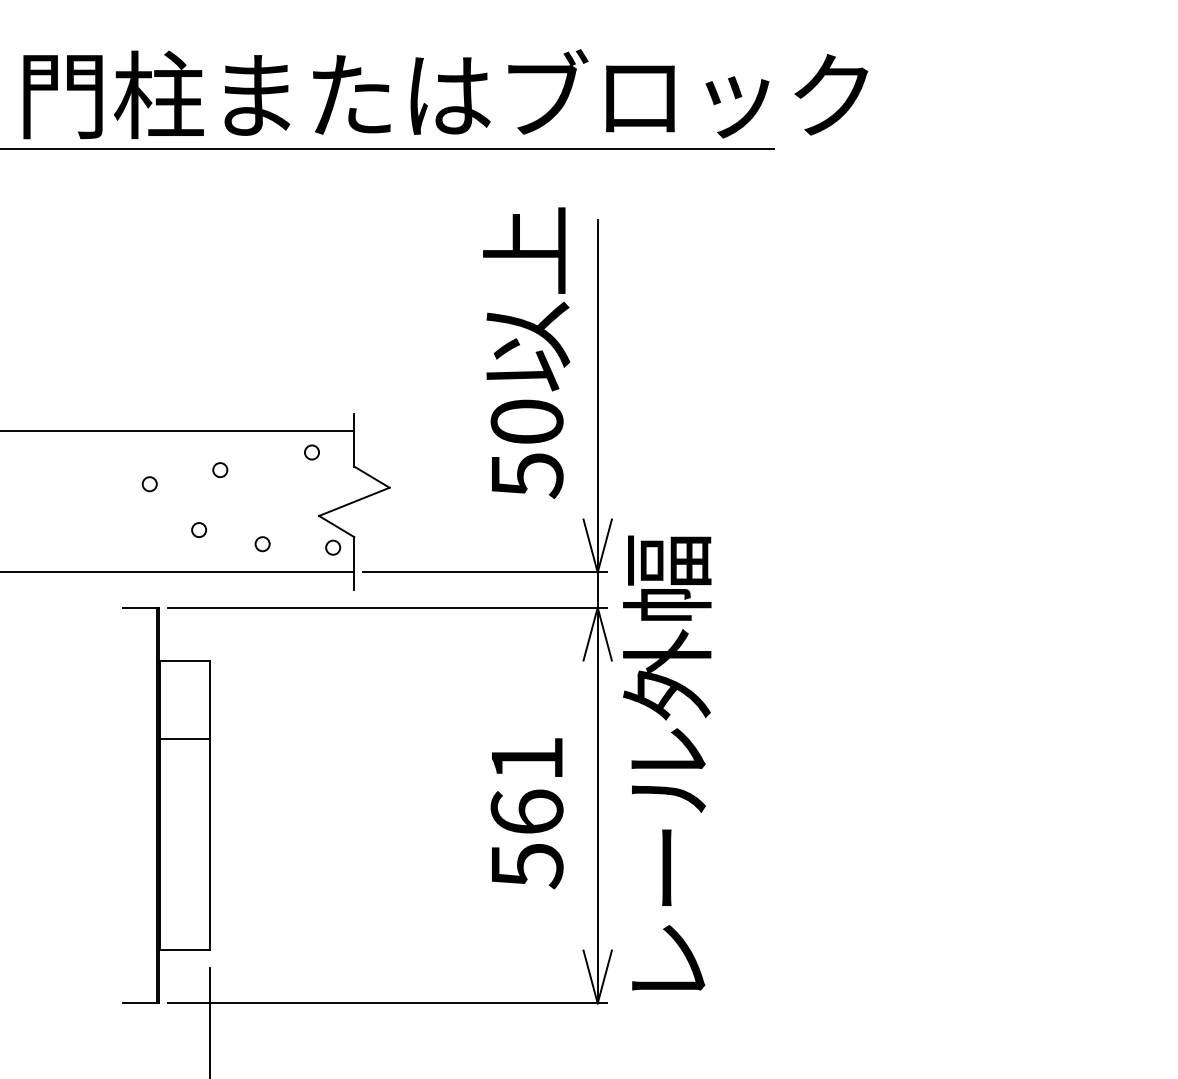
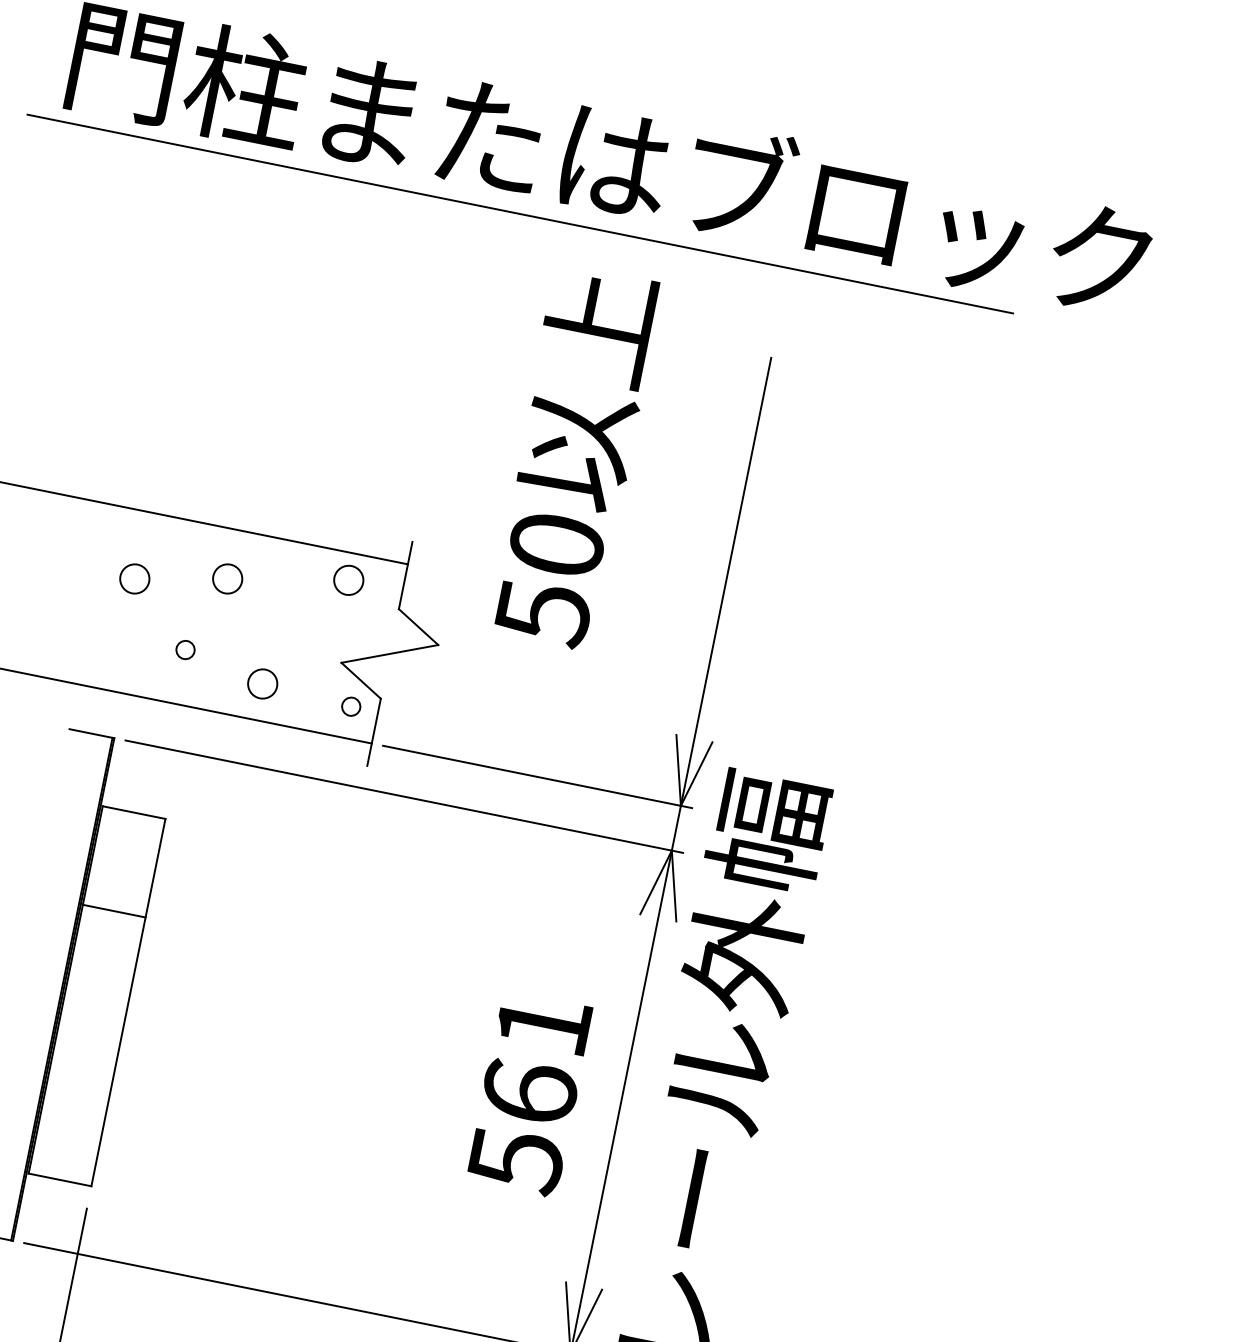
text: (526, 352) -> (573, 456), moved
circle: (311, 452) -> (348, 580), size x1.6
circle: (220, 470) -> (227, 579), size x1.6
circle: (149, 484) -> (134, 579), size x1.6
circle: (262, 544) -> (262, 684), size x1.6

